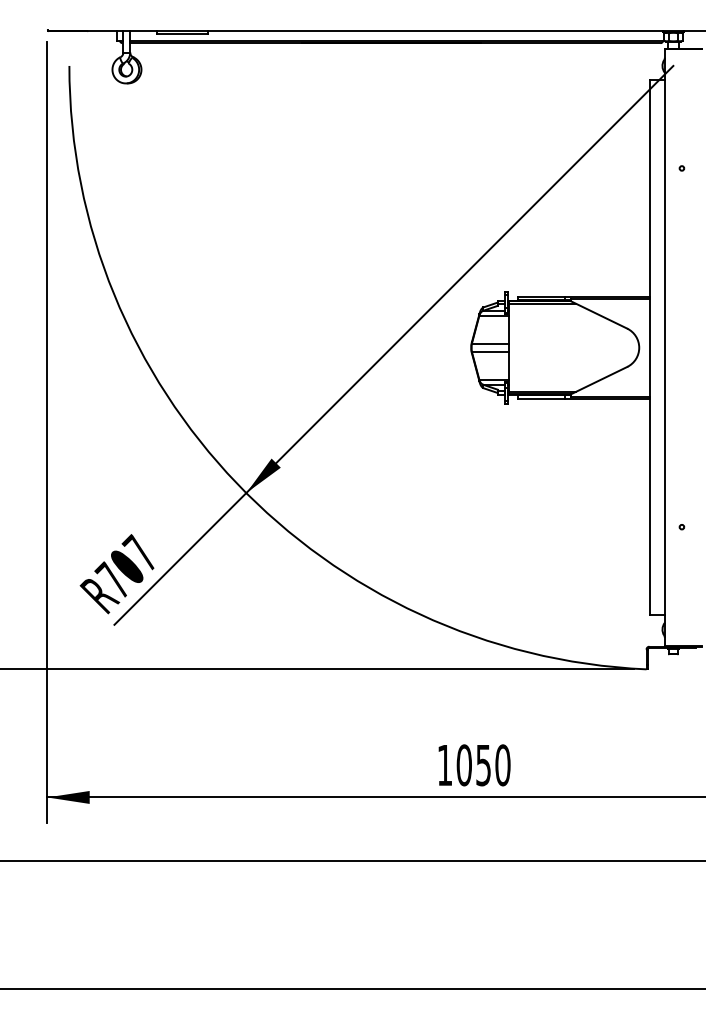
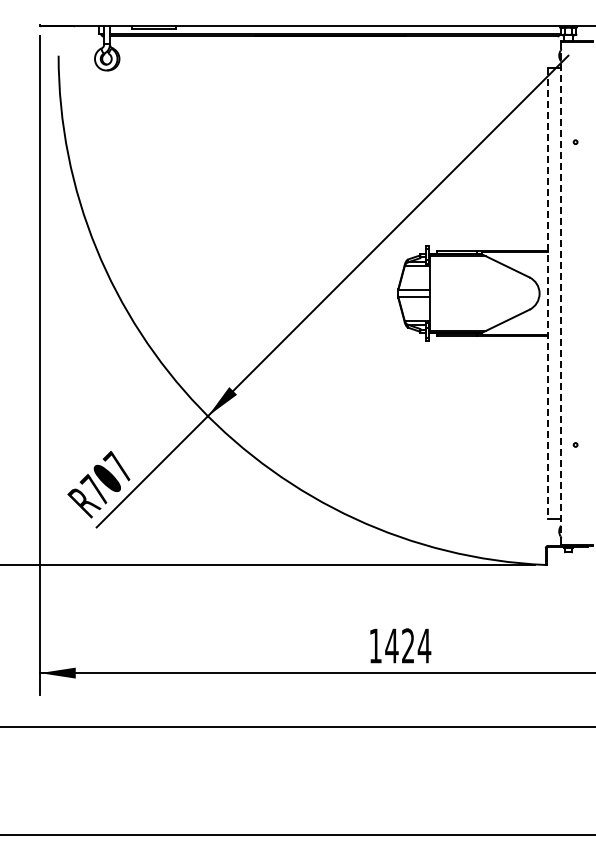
line: (649, 347) -> (548, 293), solid -> dashed
line: (665, 347) -> (561, 293), solid -> dashed
text: (483, 764) -> (408, 645), 1050 -> 1424

